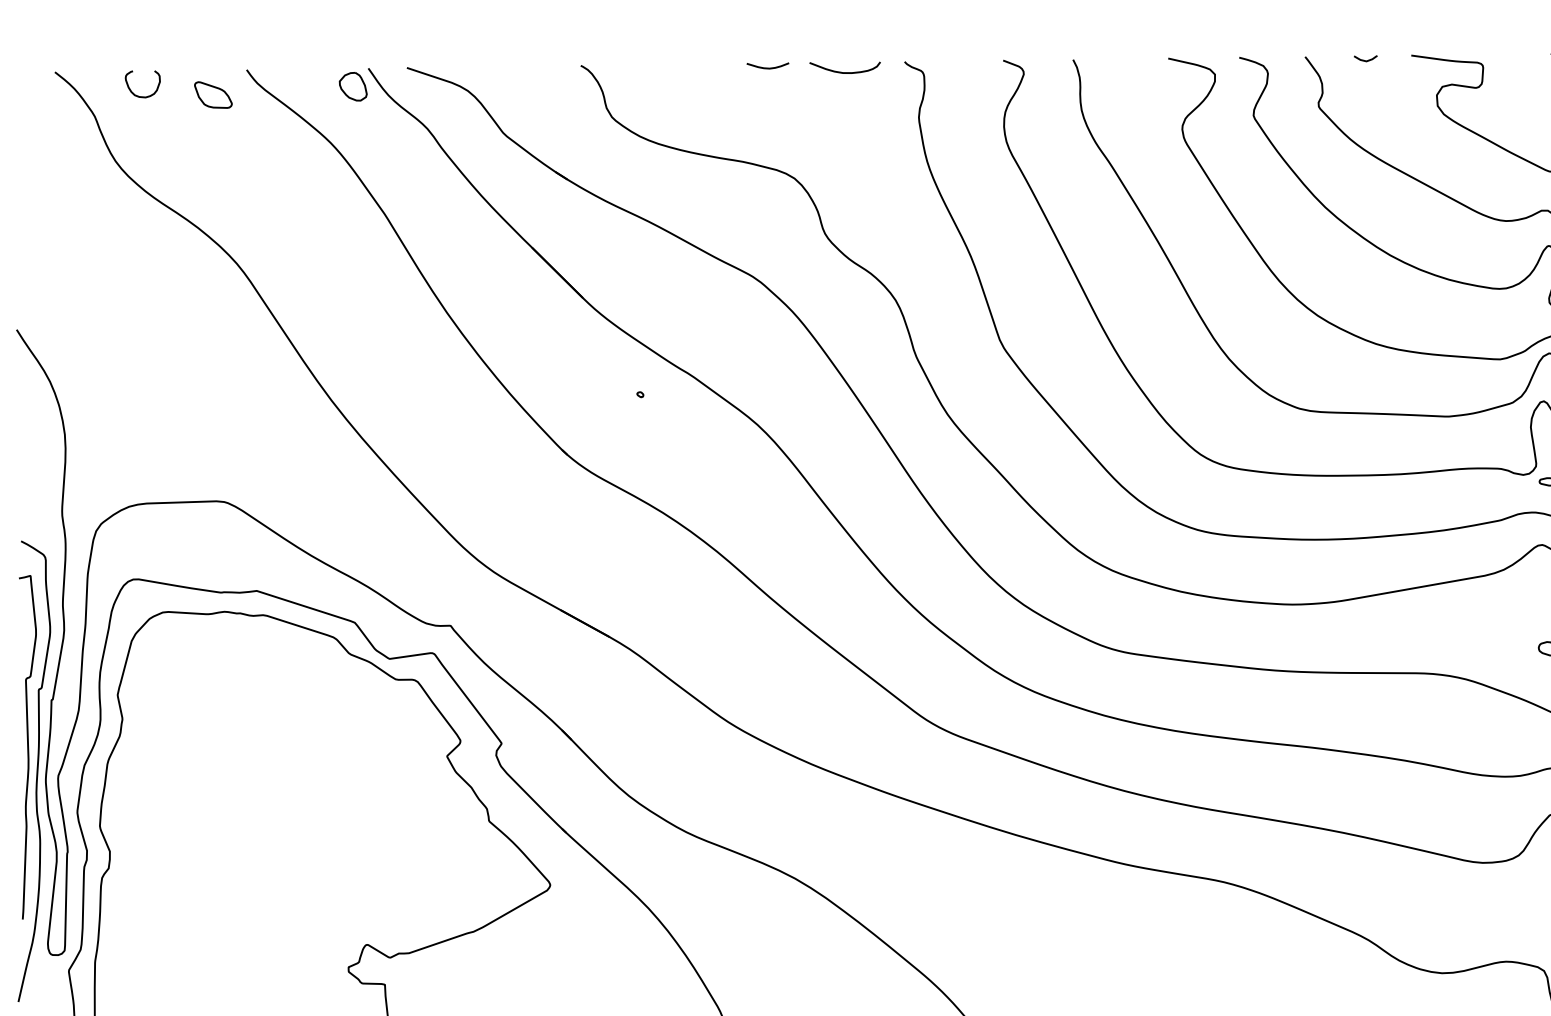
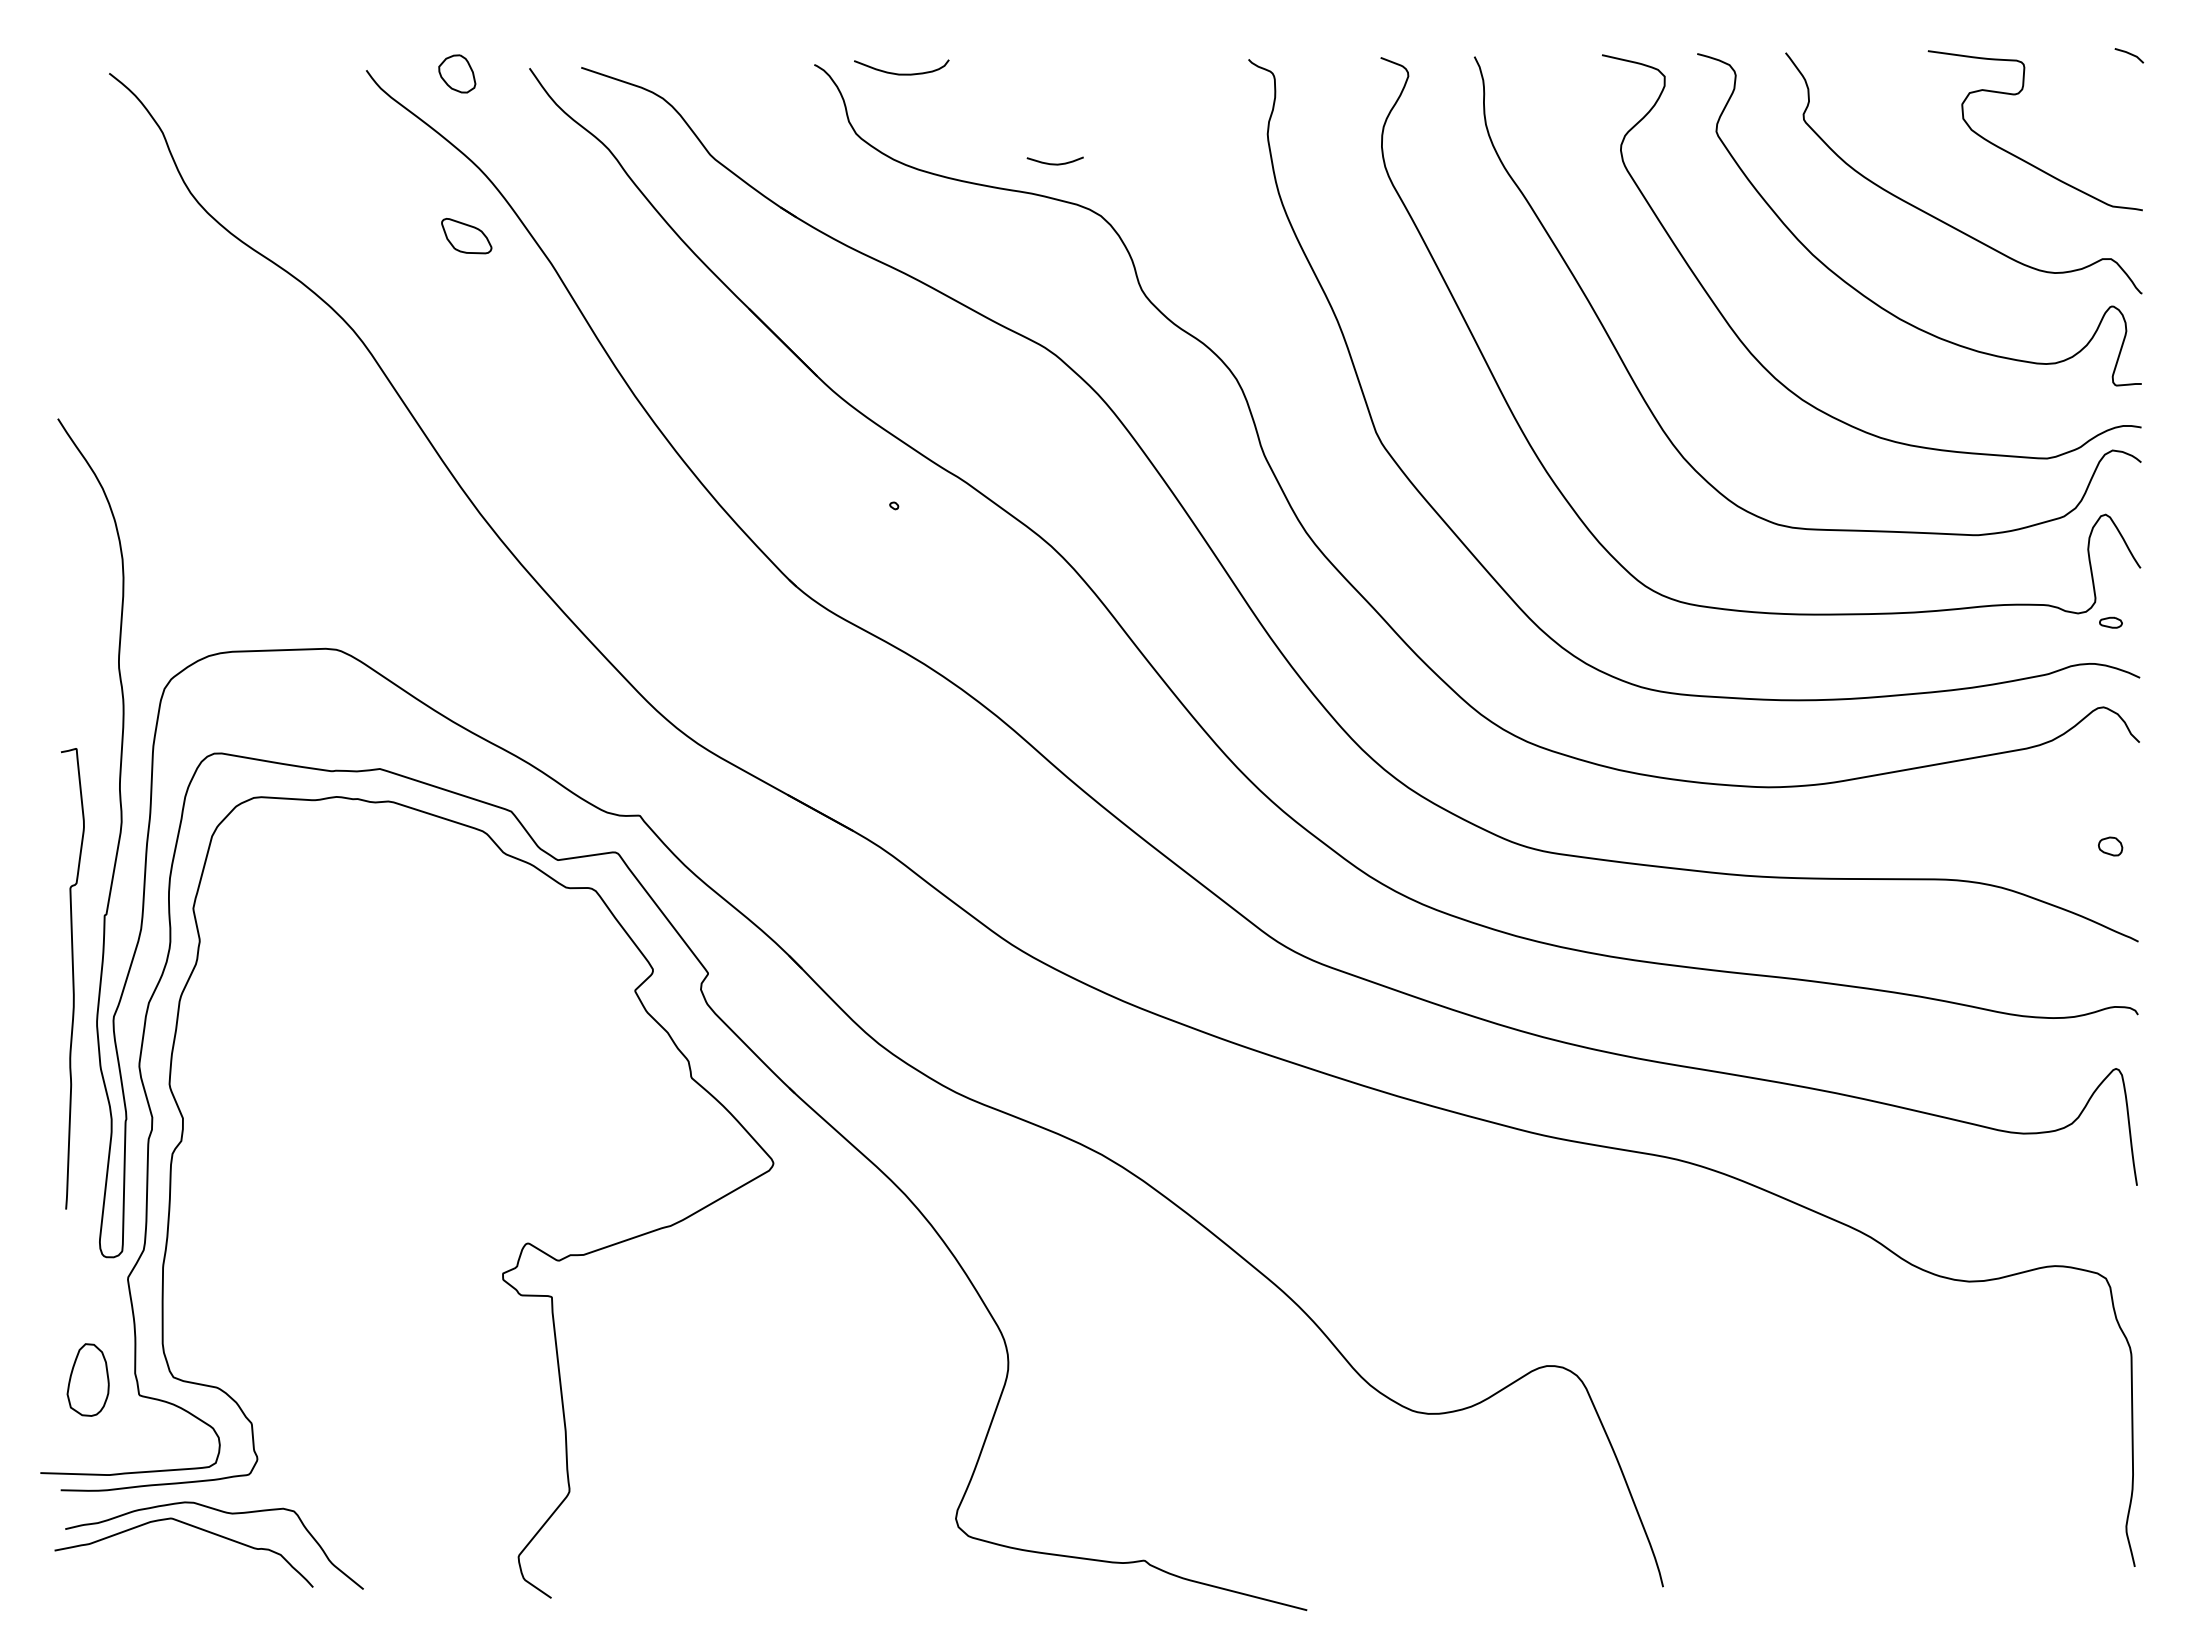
curve: (1365, 60) -> (1866, 57), removed
curve: (767, 67) -> (1054, 163), moved
curve: (844, 72) -> (901, 73), moved
part: (353, 86) -> (457, 73), moved
part: (213, 95) -> (466, 236), moved
curve: (140, 96) -> (223, 105), removed
curve: (36, 771) -> (84, 1011), removed

